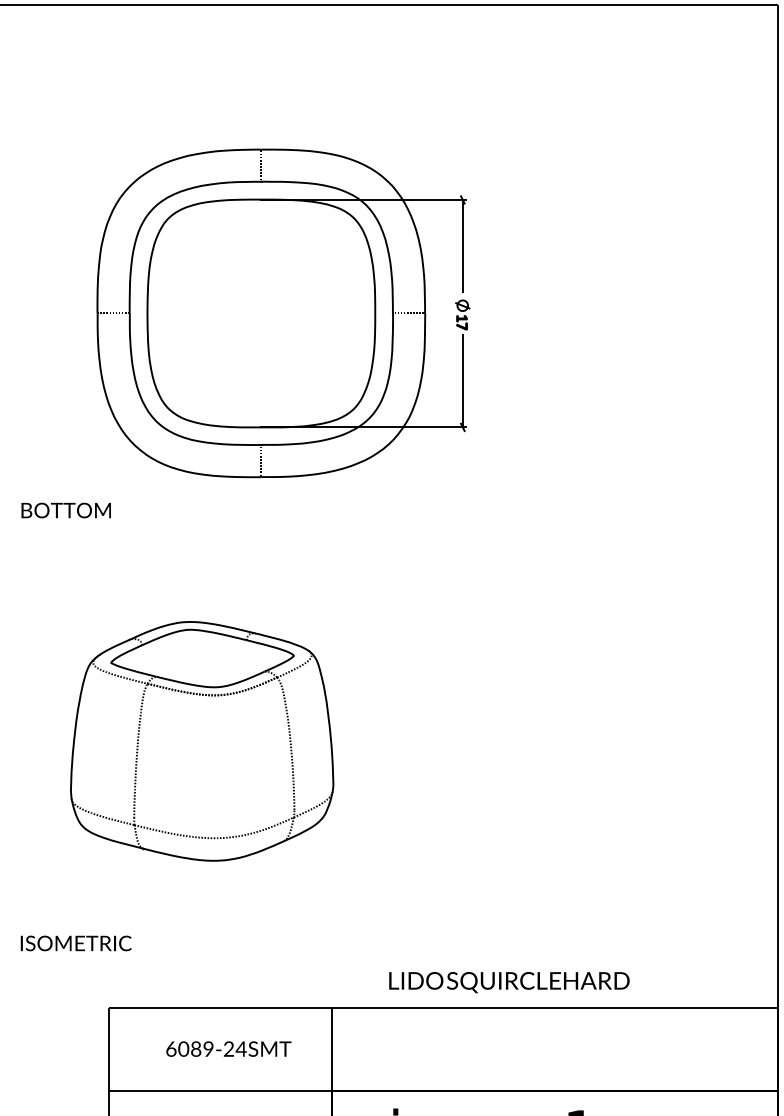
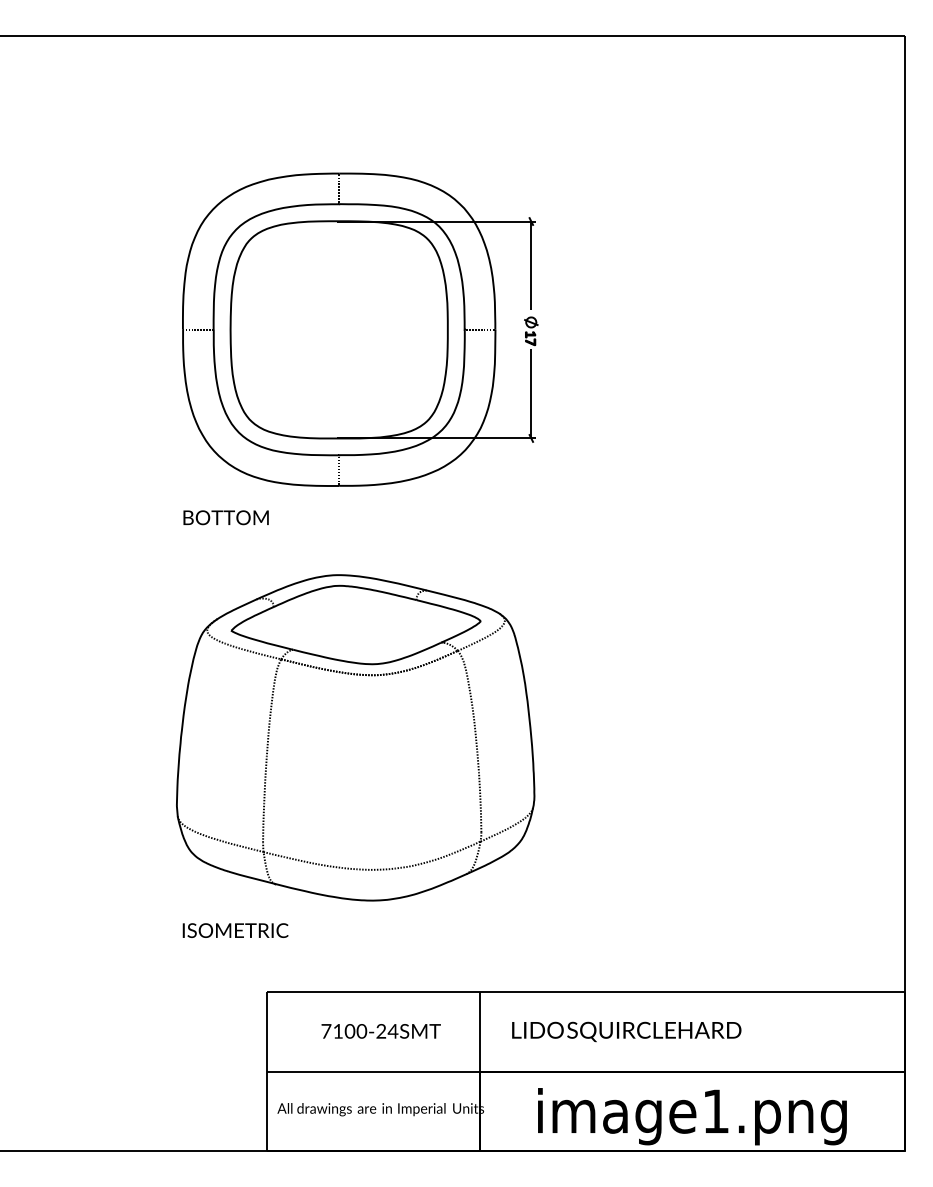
part: (283, 313) -> (360, 329), moved
part: (201, 740) -> (355, 737), size x1.43
text: (509, 982) -> (626, 1031), moved
text: (190, 1049) -> (344, 1031), 6089-24SMT -> 7100-24SMT

